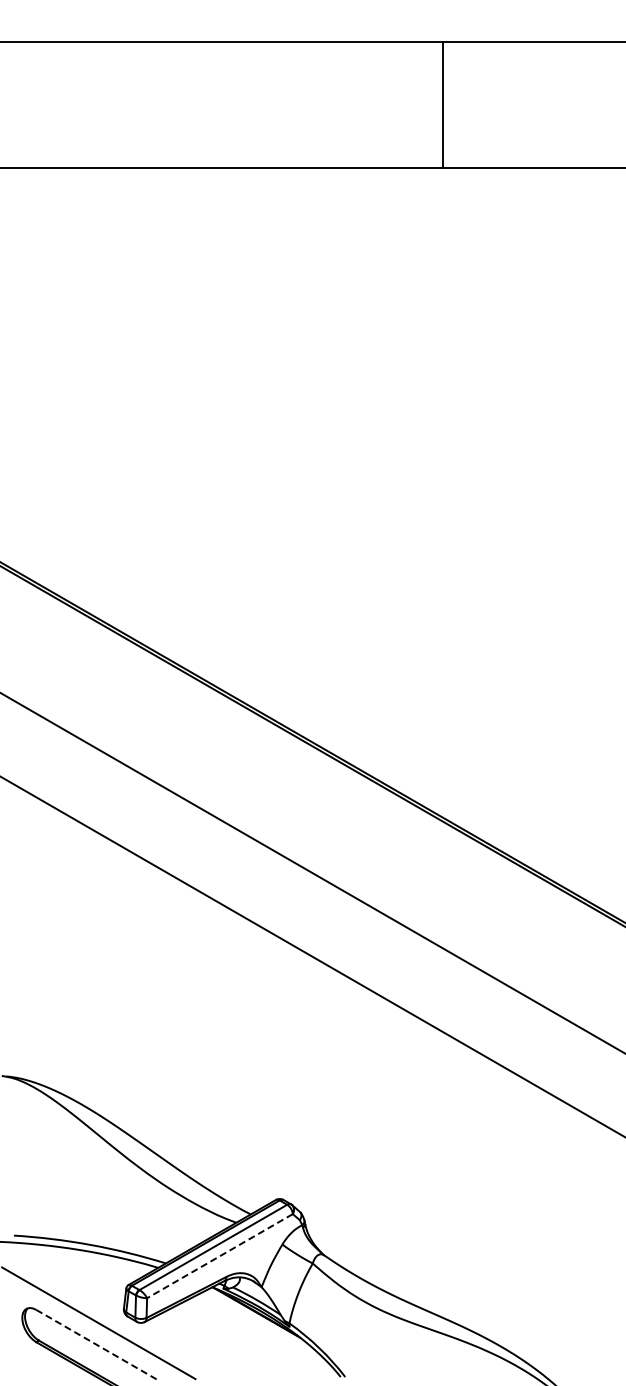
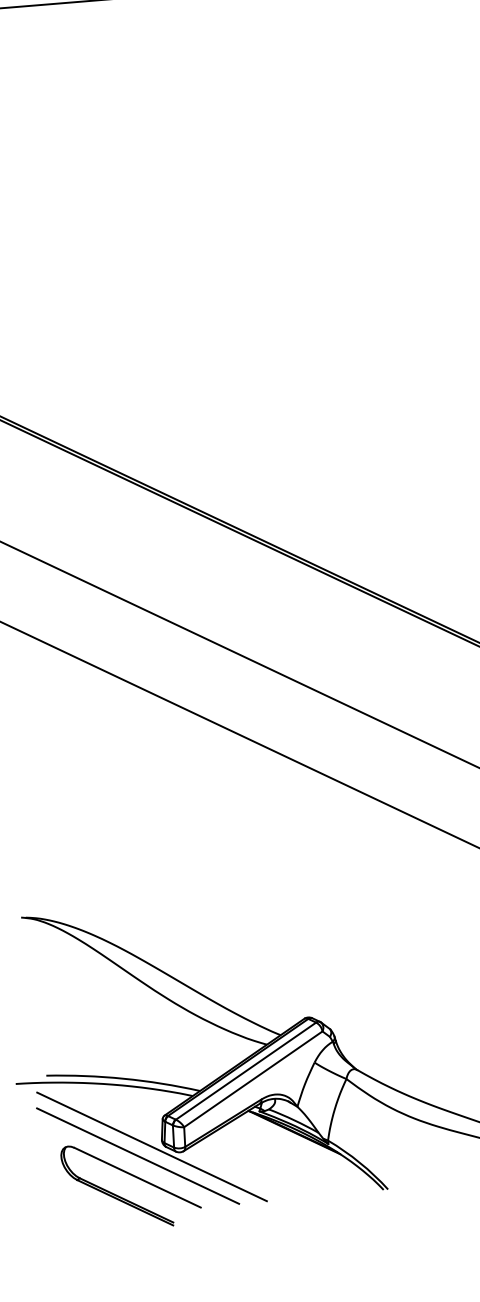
line: (219, 1256) -> (252, 1079), dashed -> solid
line: (113, 1314) -> (152, 1146), added
line: (96, 1344) -> (137, 1177), dashed -> solid

